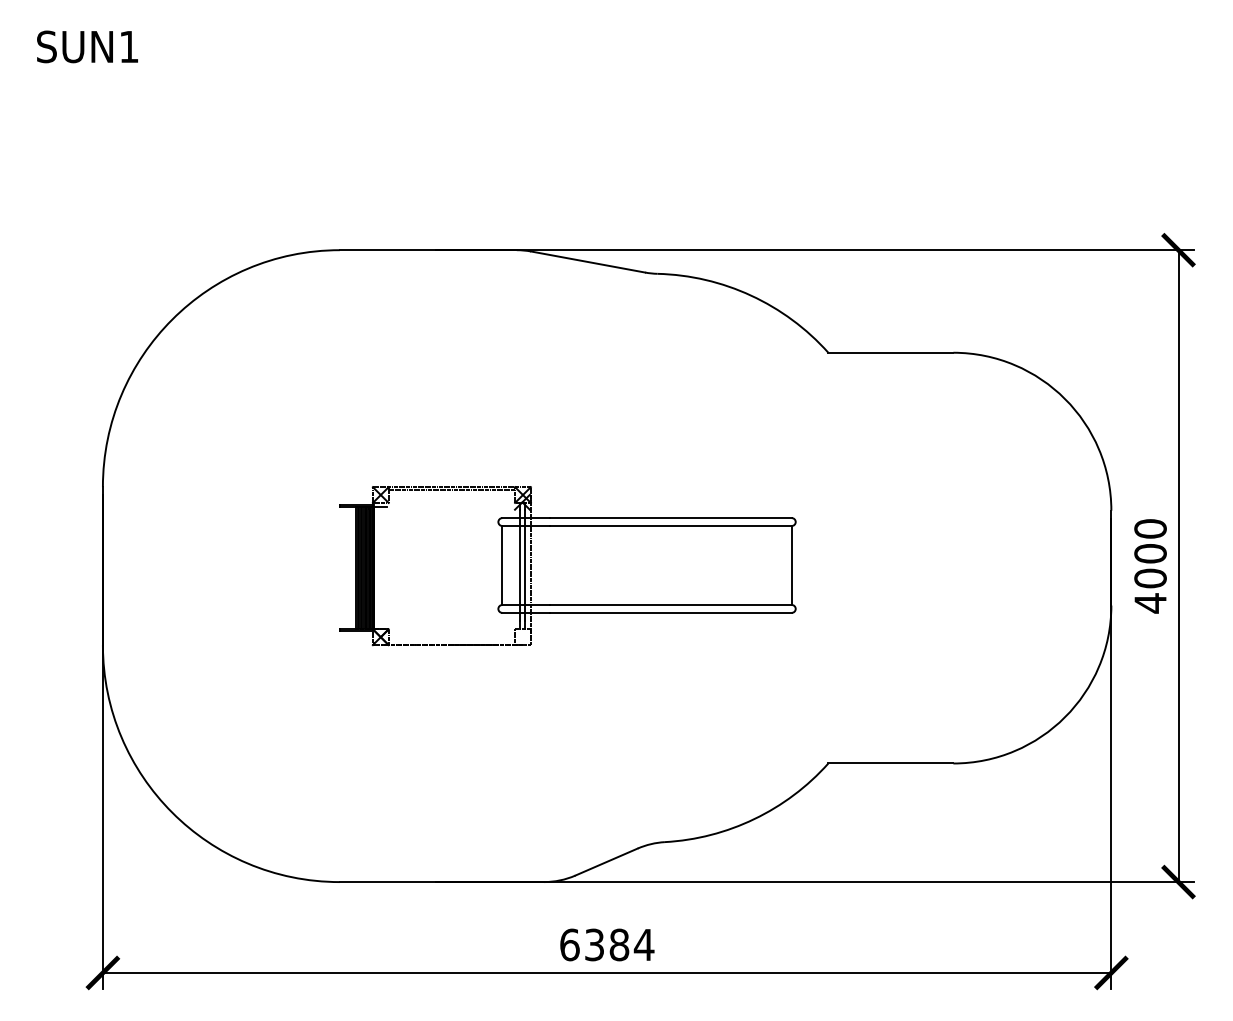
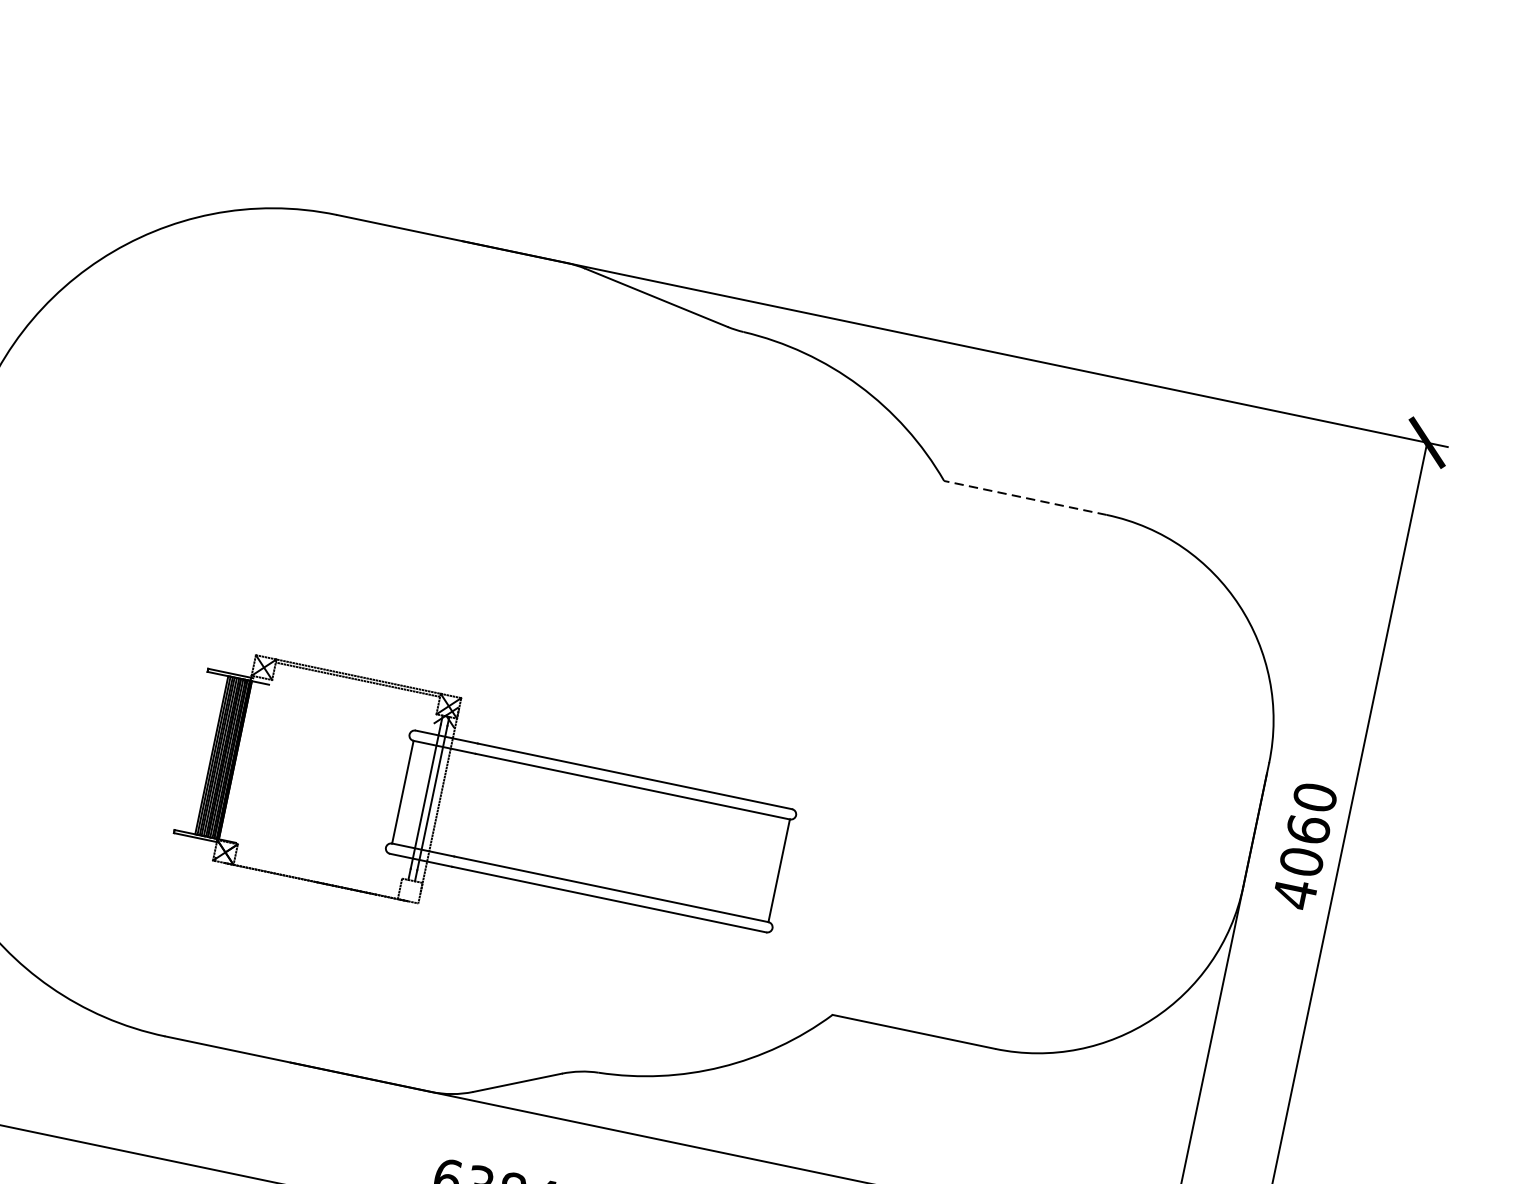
line: (890, 352) -> (1025, 497), solid -> dashed
text: (1150, 553) -> (1308, 829), 4000 -> 4060
part: (567, 566) -> (487, 811), moved

